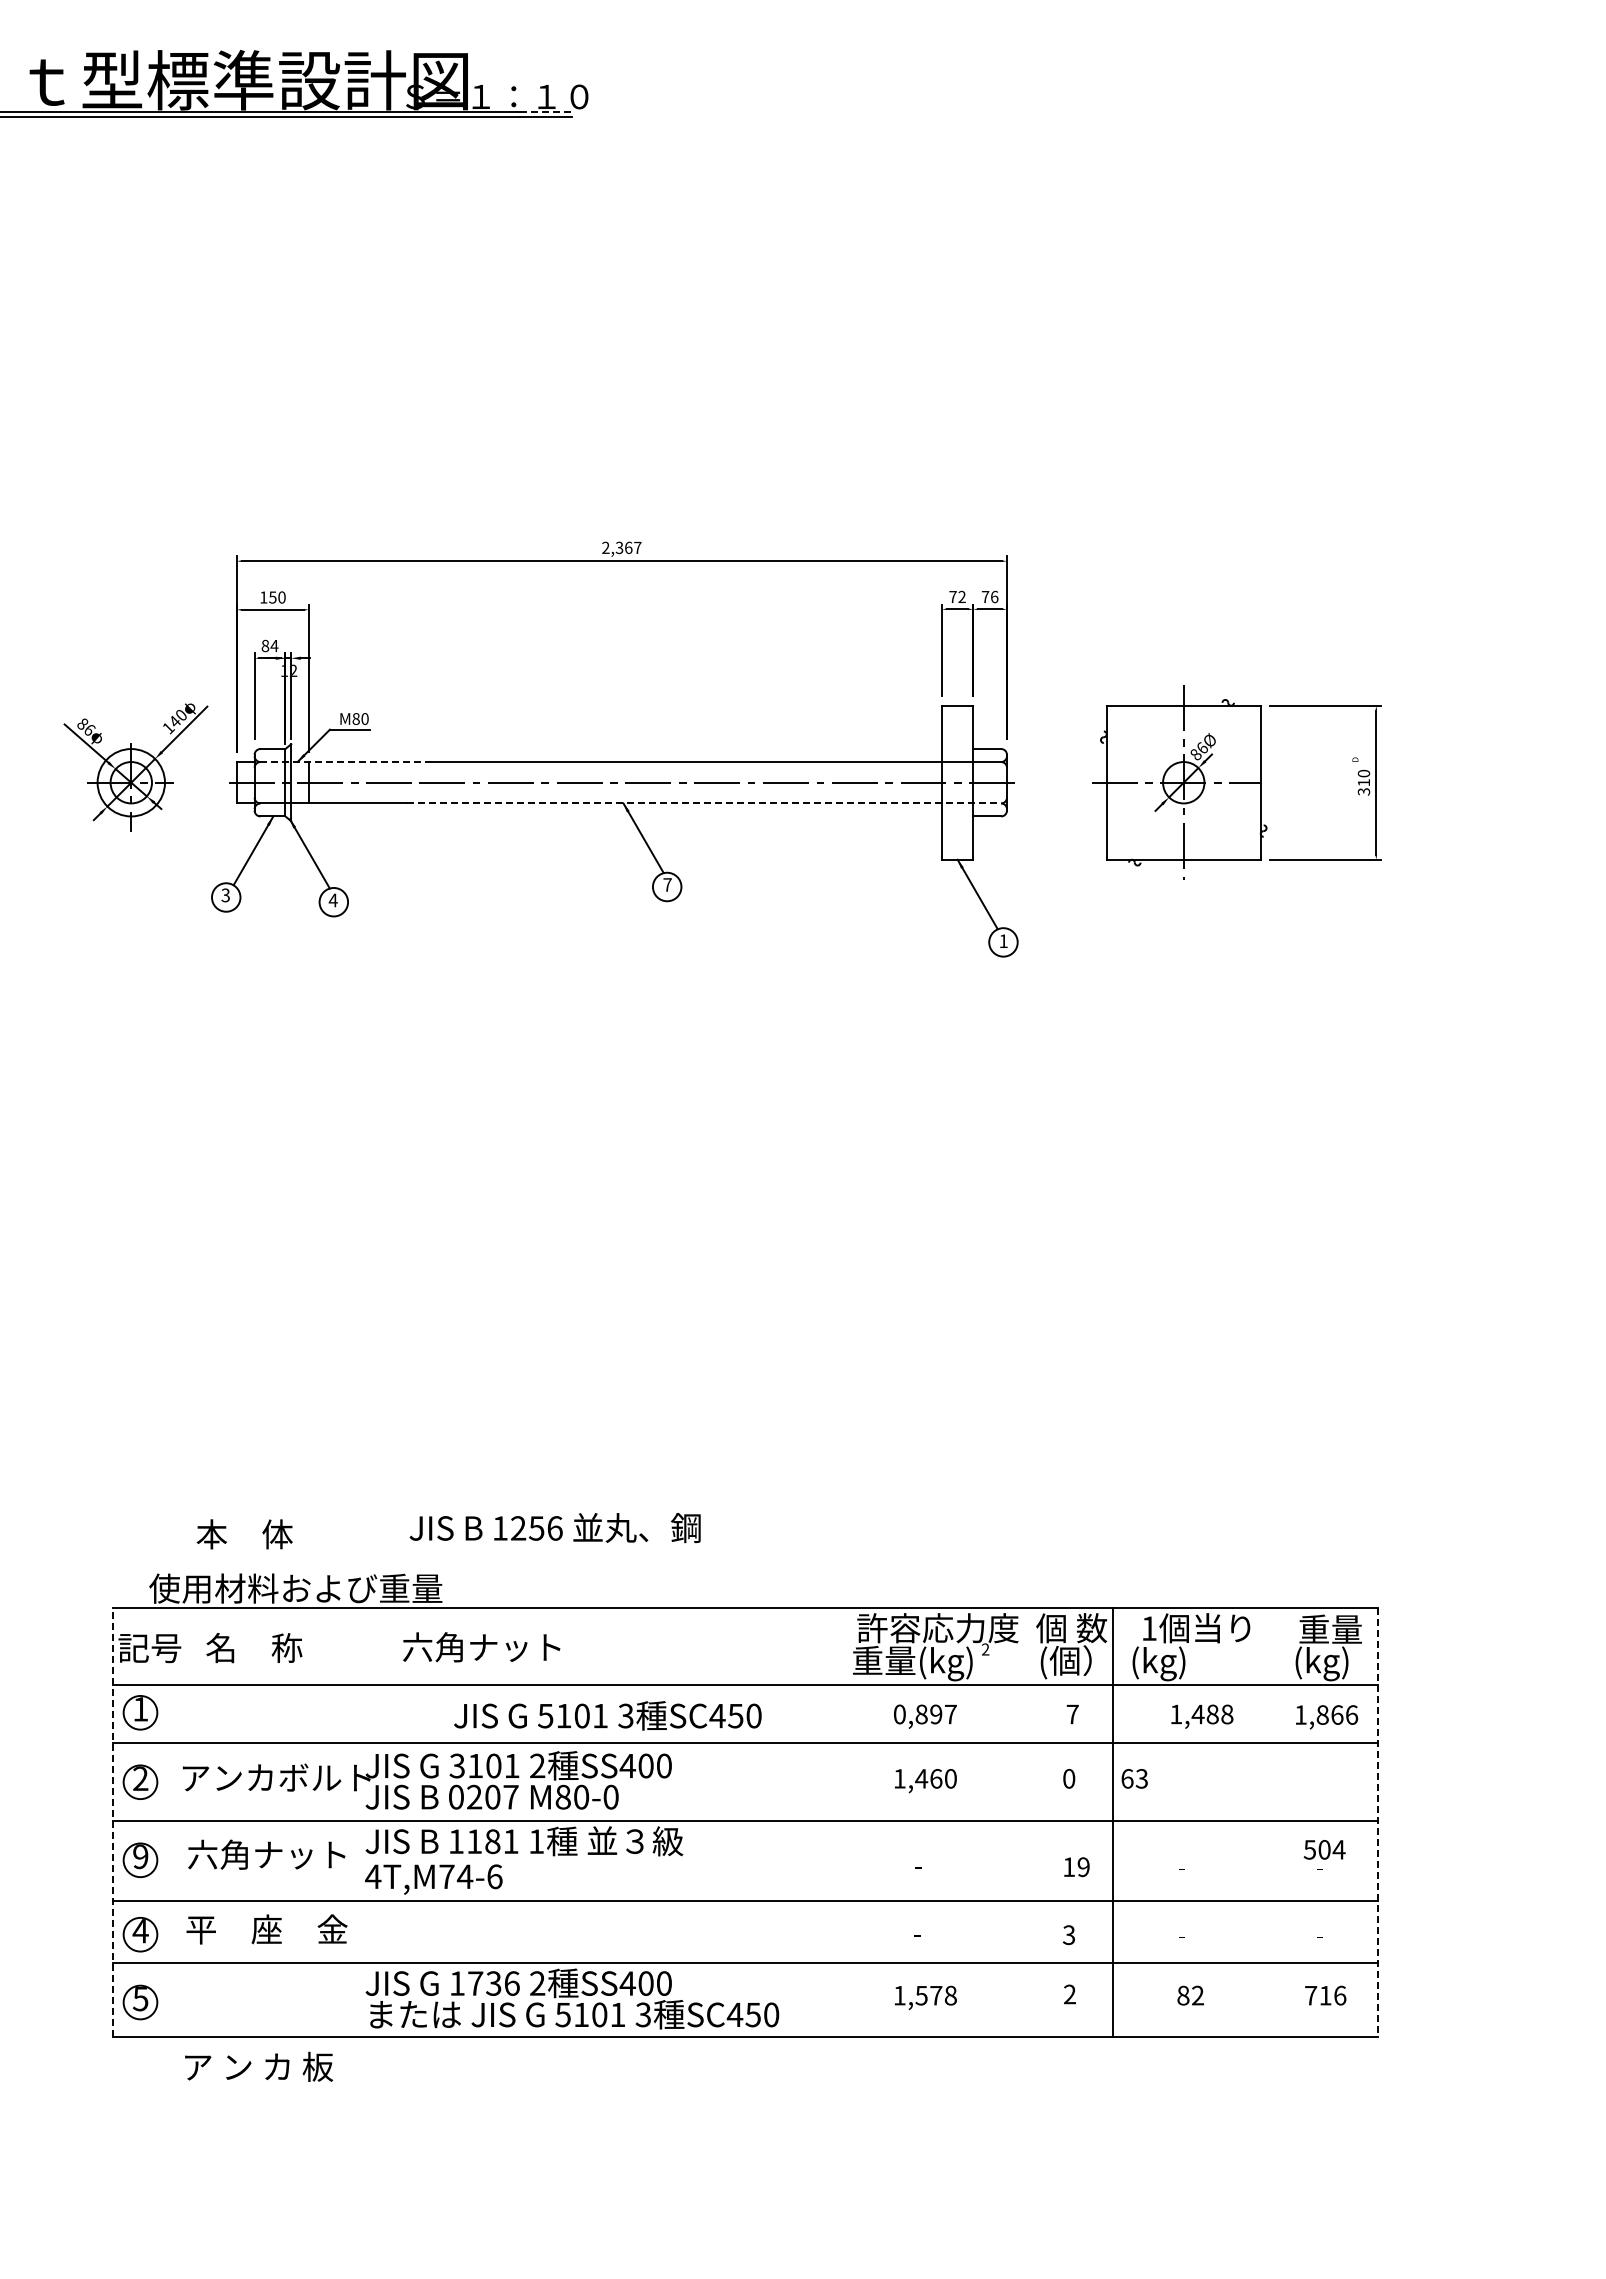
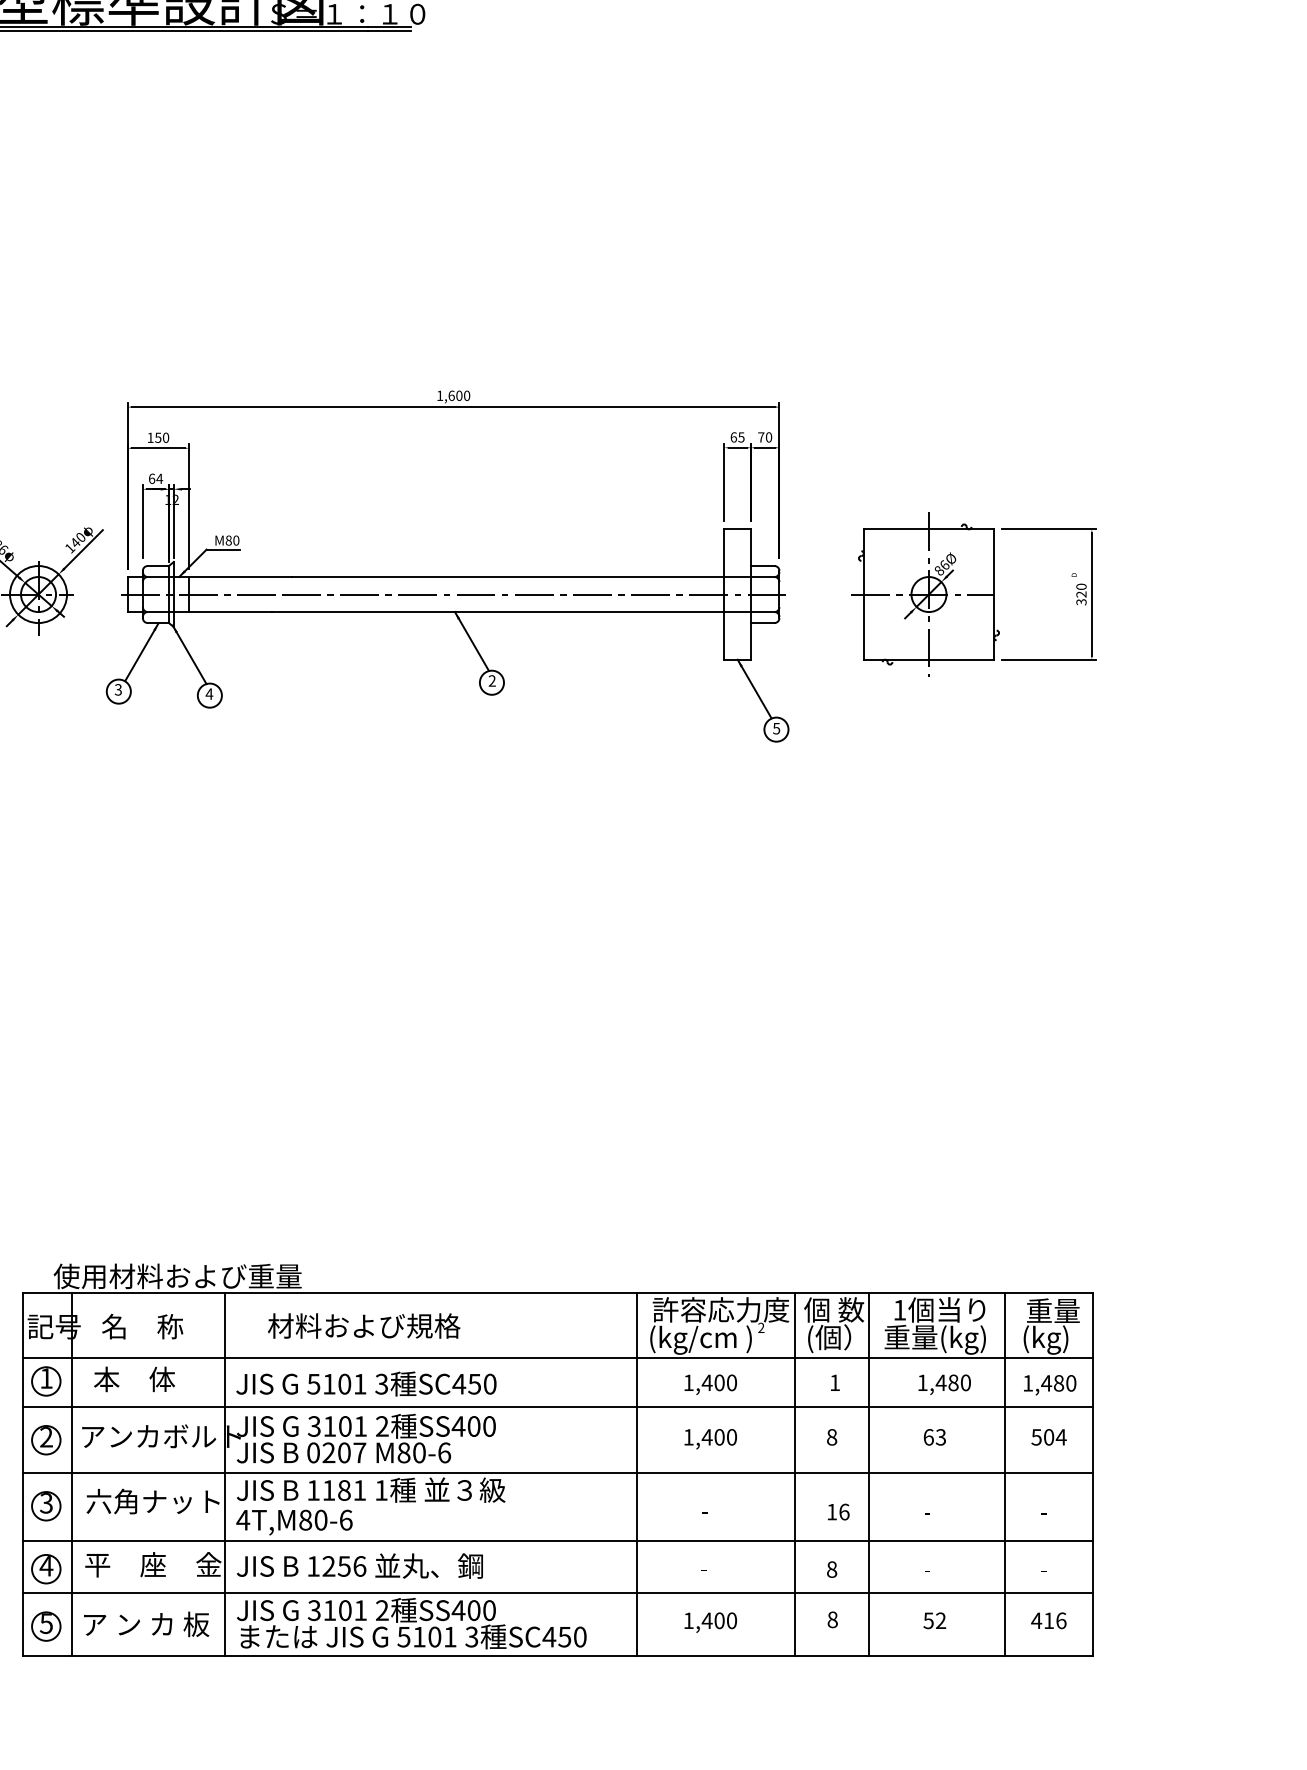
line: (546, 112) -> (389, 27), dashed -> solid
text: (621, 547) -> (453, 395), 2,367 -> 1,600
text: (957, 596) -> (737, 436), 72 -> 65
text: (994, 596) -> (768, 436), 76 -> 70
text: (265, 645) -> (152, 478), 84 -> 64
line: (346, 762) -> (220, 577), dashed -> solid
text: (1363, 782) -> (1081, 594), 310 -> 320
line: (704, 803) -> (523, 612), dashed -> solid
text: (667, 884) -> (492, 680), 7 -> 2
text: (1003, 941) -> (776, 728), 1 -> 5
text: (554, 1528) -> (359, 1566), moved
text: (244, 1534) -> (134, 1379), moved
text: (516, 1647) -> (364, 1326), 六角ナット -> 材料および規格
text: (913, 1663) -> (700, 1339), 重量(kg) -> (kg/cm )
text: (1191, 1663) -> (935, 1339), (kg) -> 重量(kg)
text: (925, 1714) -> (710, 1382), 0,897 -> 1,400
text: (1072, 1714) -> (834, 1382), 7 -> 1
text: (1227, 1714) -> (966, 1382), 1,488 -> 1,480
text: (1337, 1714) -> (1059, 1382), 1,866 -> 1,480
text: (607, 1715) -> (366, 1383), moved
text: (936, 1778) -> (719, 1437), 1,460 -> 1,400
text: (1069, 1778) -> (832, 1437), 0 -> 8
text: (1134, 1778) -> (934, 1437), moved
text: (610, 1796) -> (443, 1452), M80-0 -> M80-6
line: (112, 1822) -> (22, 1474), dashed -> solid
line: (170, 1822) -> (71, 1474), added
line: (351, 1822) -> (224, 1474), added
line: (838, 1822) -> (636, 1474), added
line: (1024, 1822) -> (794, 1474), added
line: (1273, 1822) -> (1004, 1474), added
line: (1377, 1822) -> (1092, 1474), dashed -> solid
text: (1324, 1849) -> (1048, 1437), moved
text: (140, 1857) -> (46, 1503), 9 -> 3
text: (1083, 1867) -> (844, 1512), 19 -> 16
text: (456, 1876) -> (313, 1519), 4T,M74-6 -> 4T,M80-6
text: (1069, 1934) -> (832, 1569), 3 -> 8
text: (484, 1983) -> (337, 1610), 1736 -> 3101
text: (1070, 1994) -> (833, 1619), 2 -> 8
text: (935, 1995) -> (718, 1620), 1,578 -> 1,400
text: (1183, 1995) -> (928, 1620), 82 -> 52
text: (1310, 1995) -> (1036, 1620), 716 -> 416
text: (259, 2066) -> (146, 1624), moved

